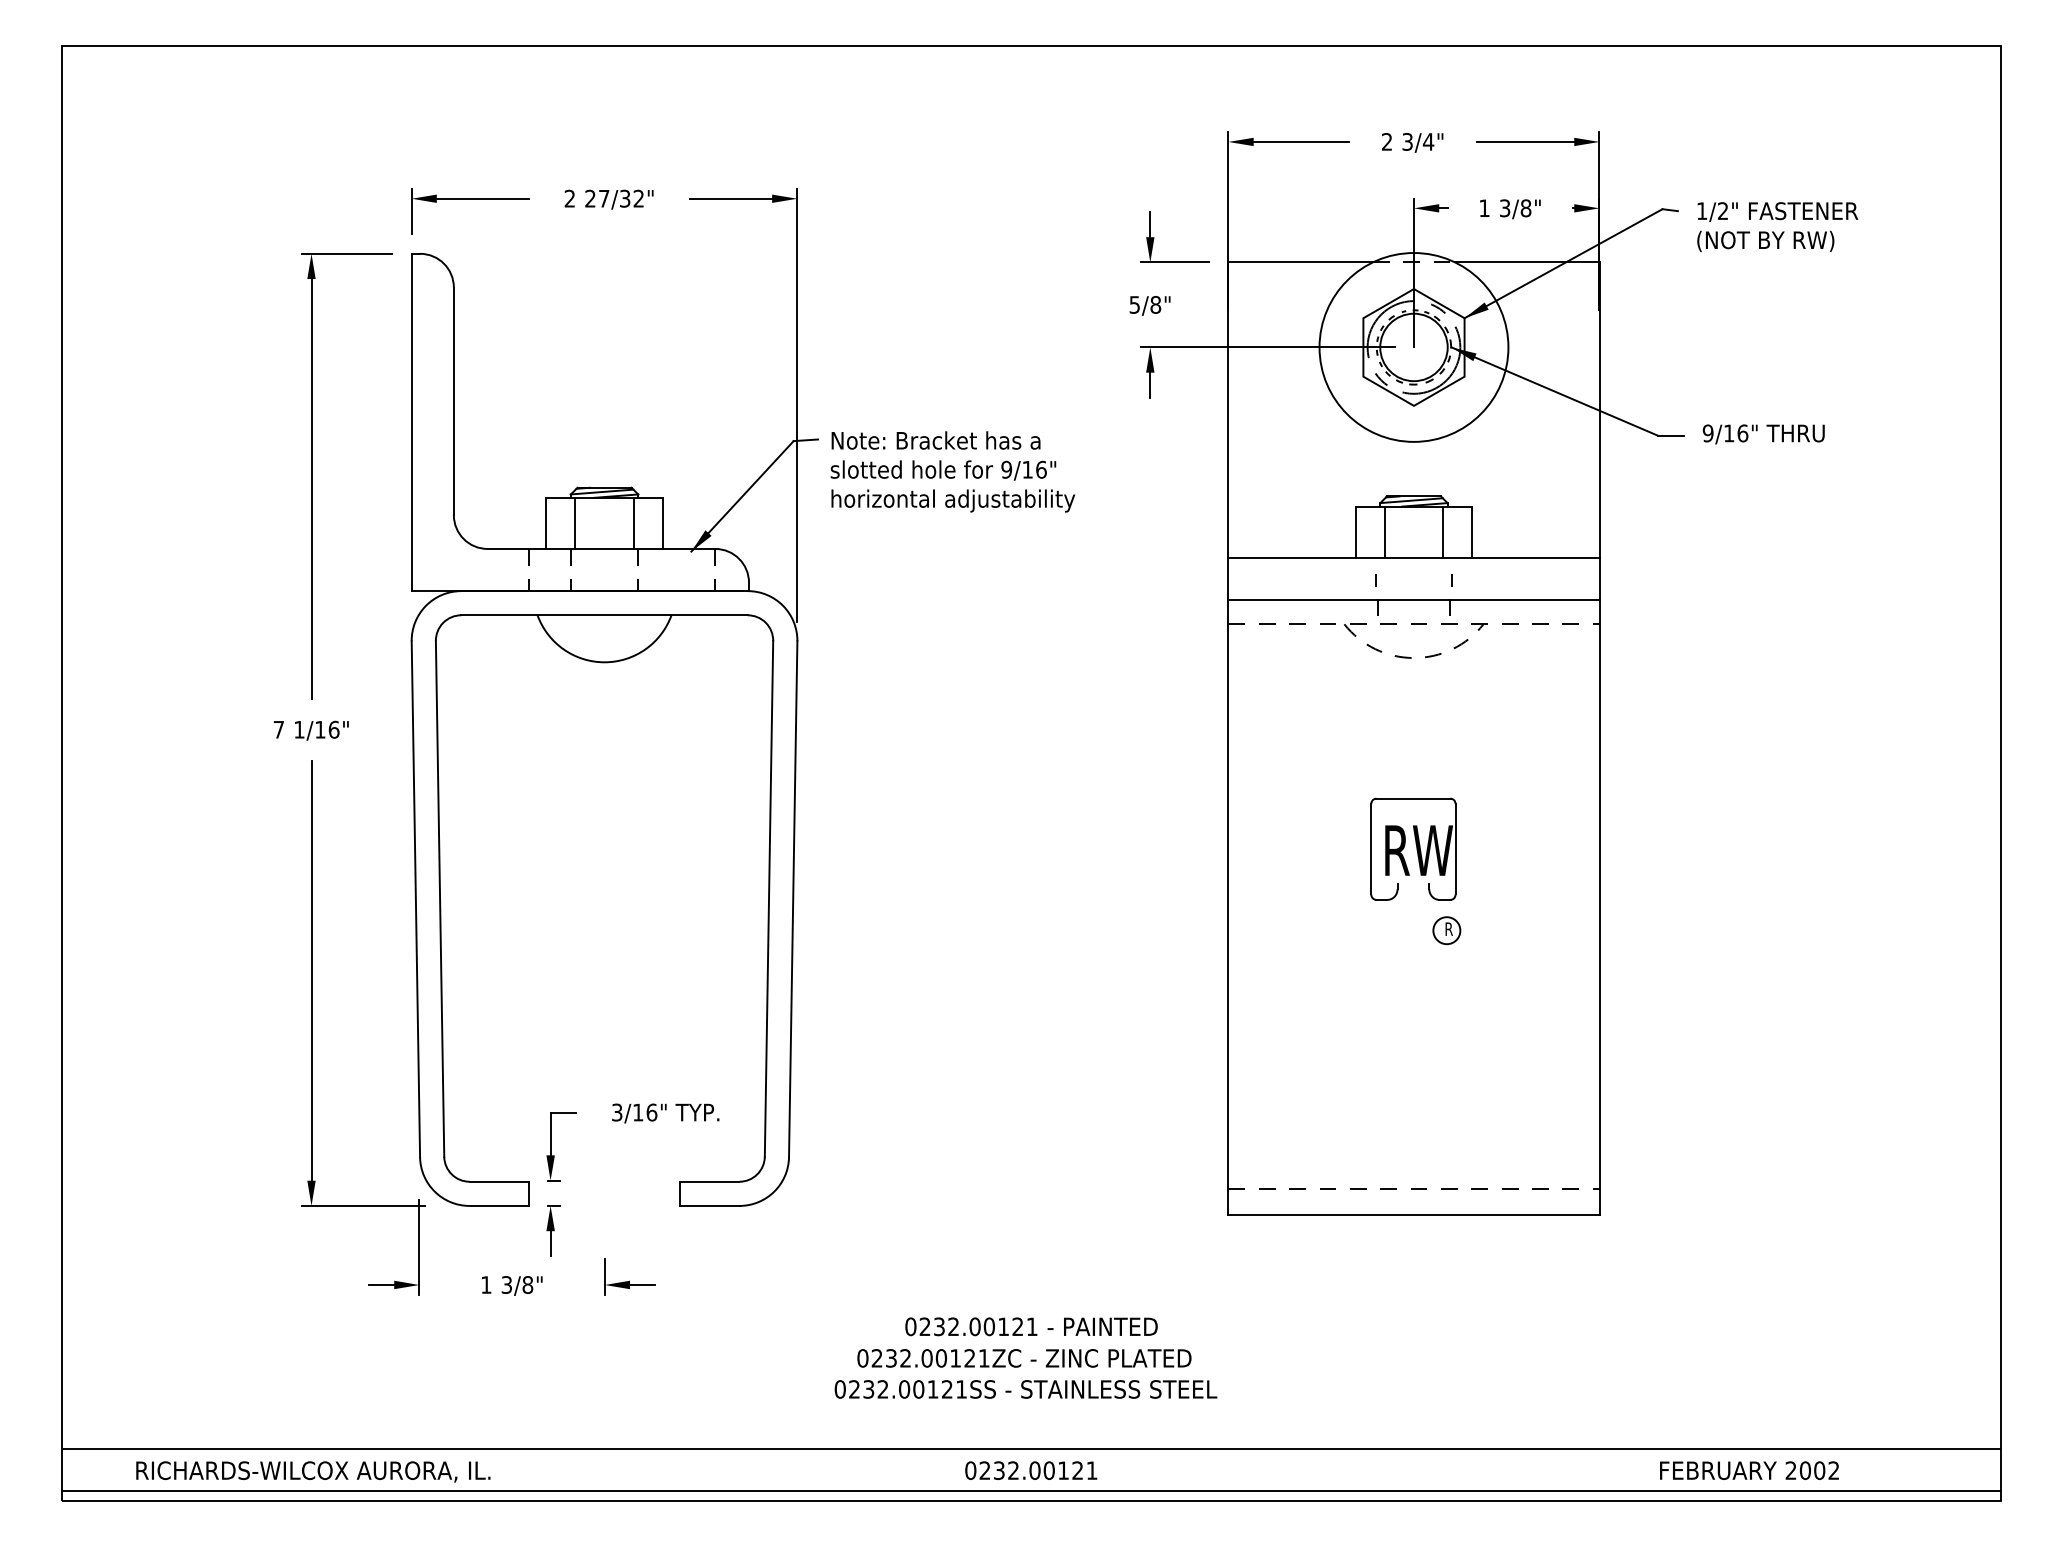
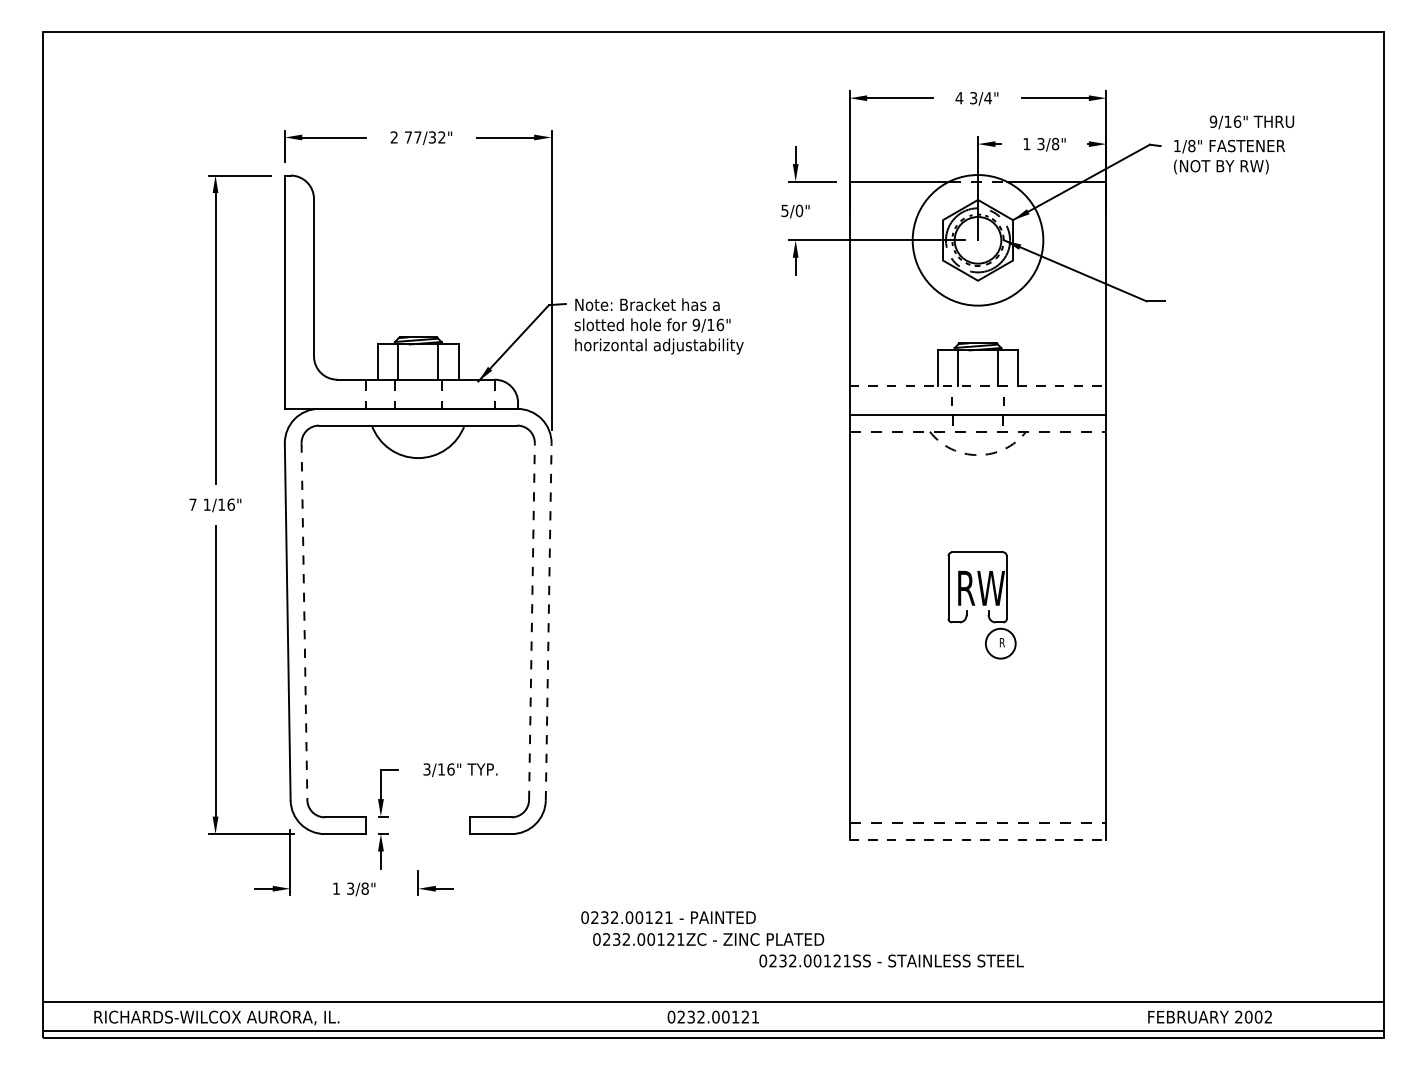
text: (1387, 142) -> (959, 98), 2 -> 4
text: (590, 198) -> (408, 137), 27/32" -> 77/32"
text: (1722, 211) -> (1191, 146), 1/2" -> 1/8"
text: (1155, 304) -> (799, 210), 5/8" -> 5/0"
text: (1763, 434) -> (1251, 122), moved
line: (1414, 557) -> (978, 385), solid -> dashed
line: (768, 898) -> (531, 621), solid -> dashed
line: (792, 898) -> (548, 621), solid -> dashed
line: (440, 900) -> (304, 622), solid -> dashed
circle: (1446, 930) -> (1000, 643), size x1.6
line: (1414, 1215) -> (978, 840), solid -> dashed
text: (1031, 1326) -> (668, 917), moved
text: (1025, 1388) -> (891, 960), moved

